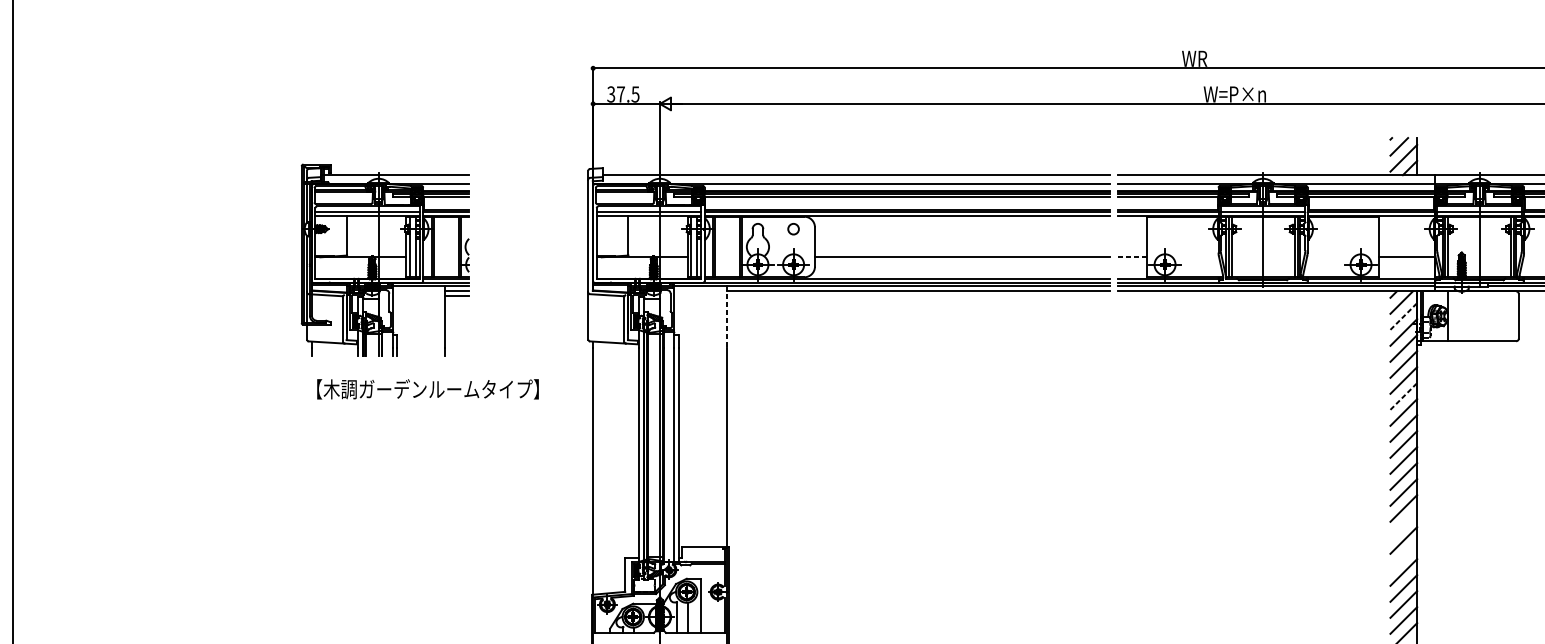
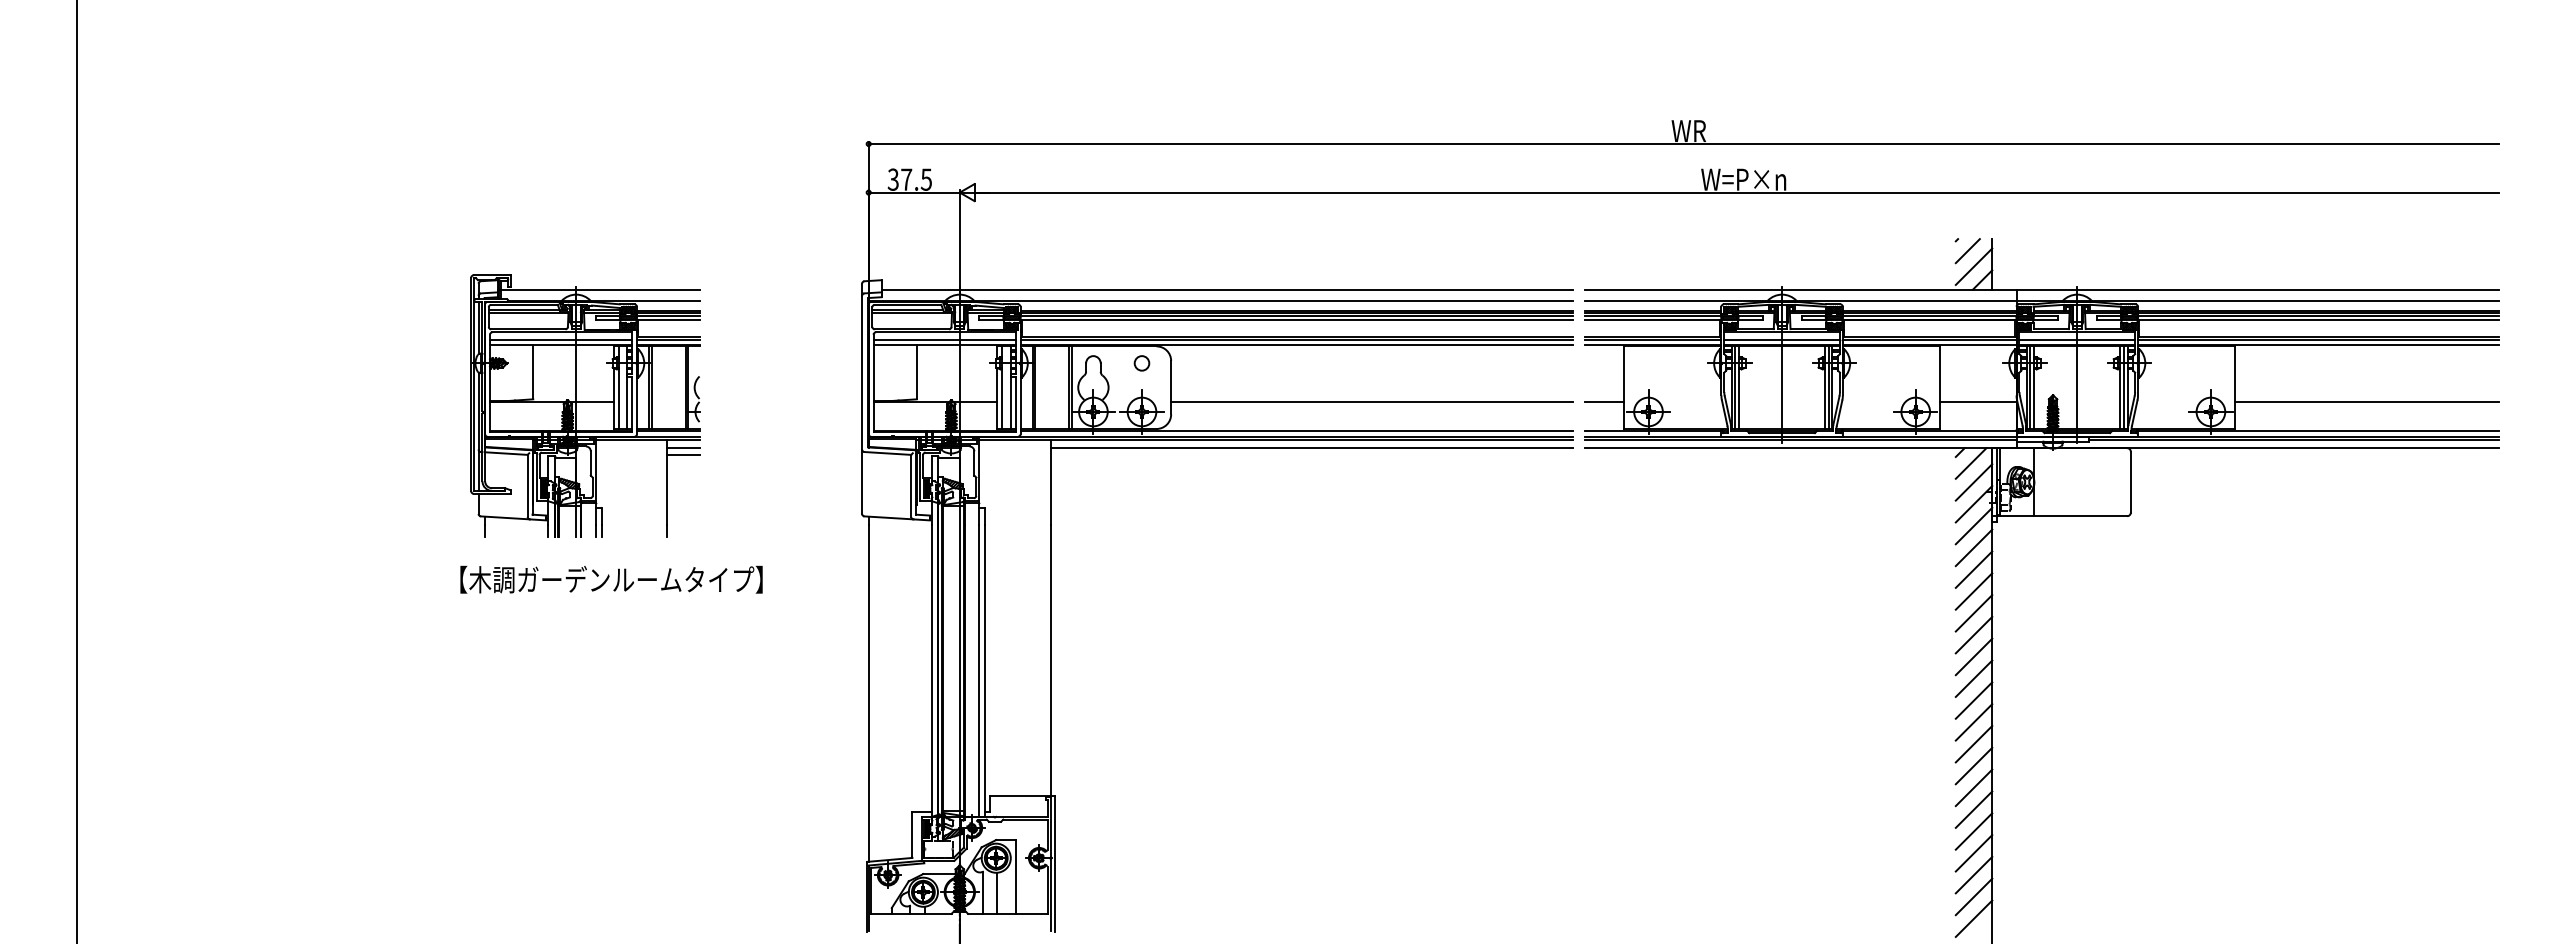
line: (1132, 257) -> (1604, 401), dashed -> solid
line: (726, 316) -> (1050, 482), dashed -> solid
line: (1404, 316) -> (1974, 482), dashed -> solid
text: (428, 389) -> (611, 579), moved
line: (1404, 396) -> (1974, 591), dashed -> solid
line: (1403, 524) -> (1973, 765), added
line: (1403, 556) -> (1973, 809), added

